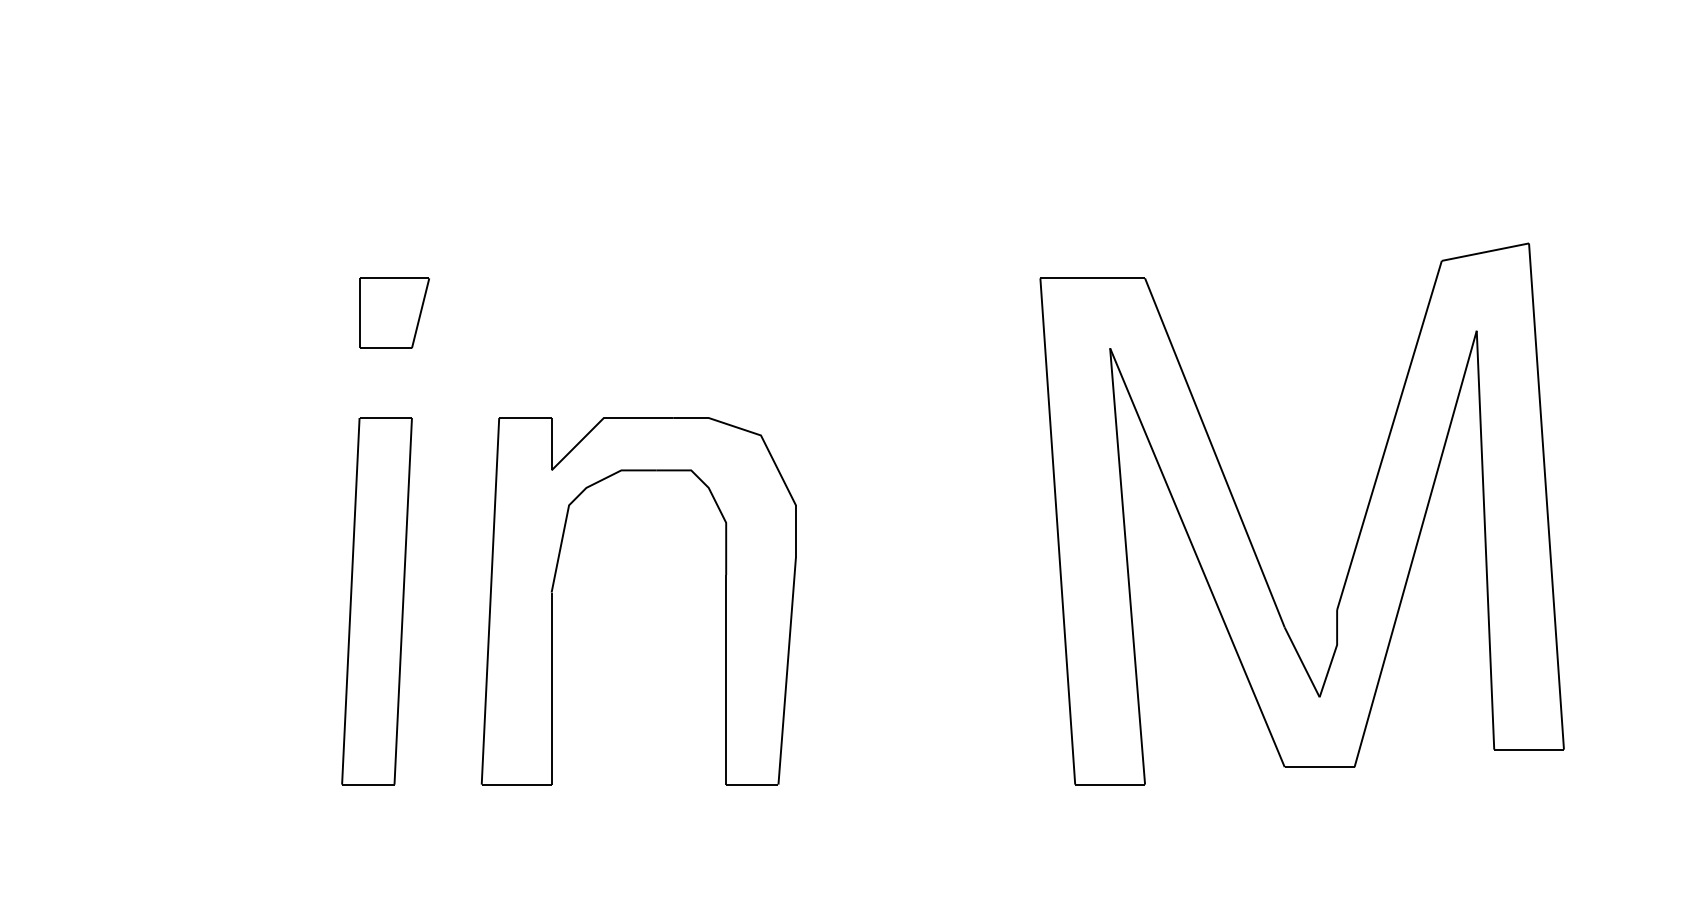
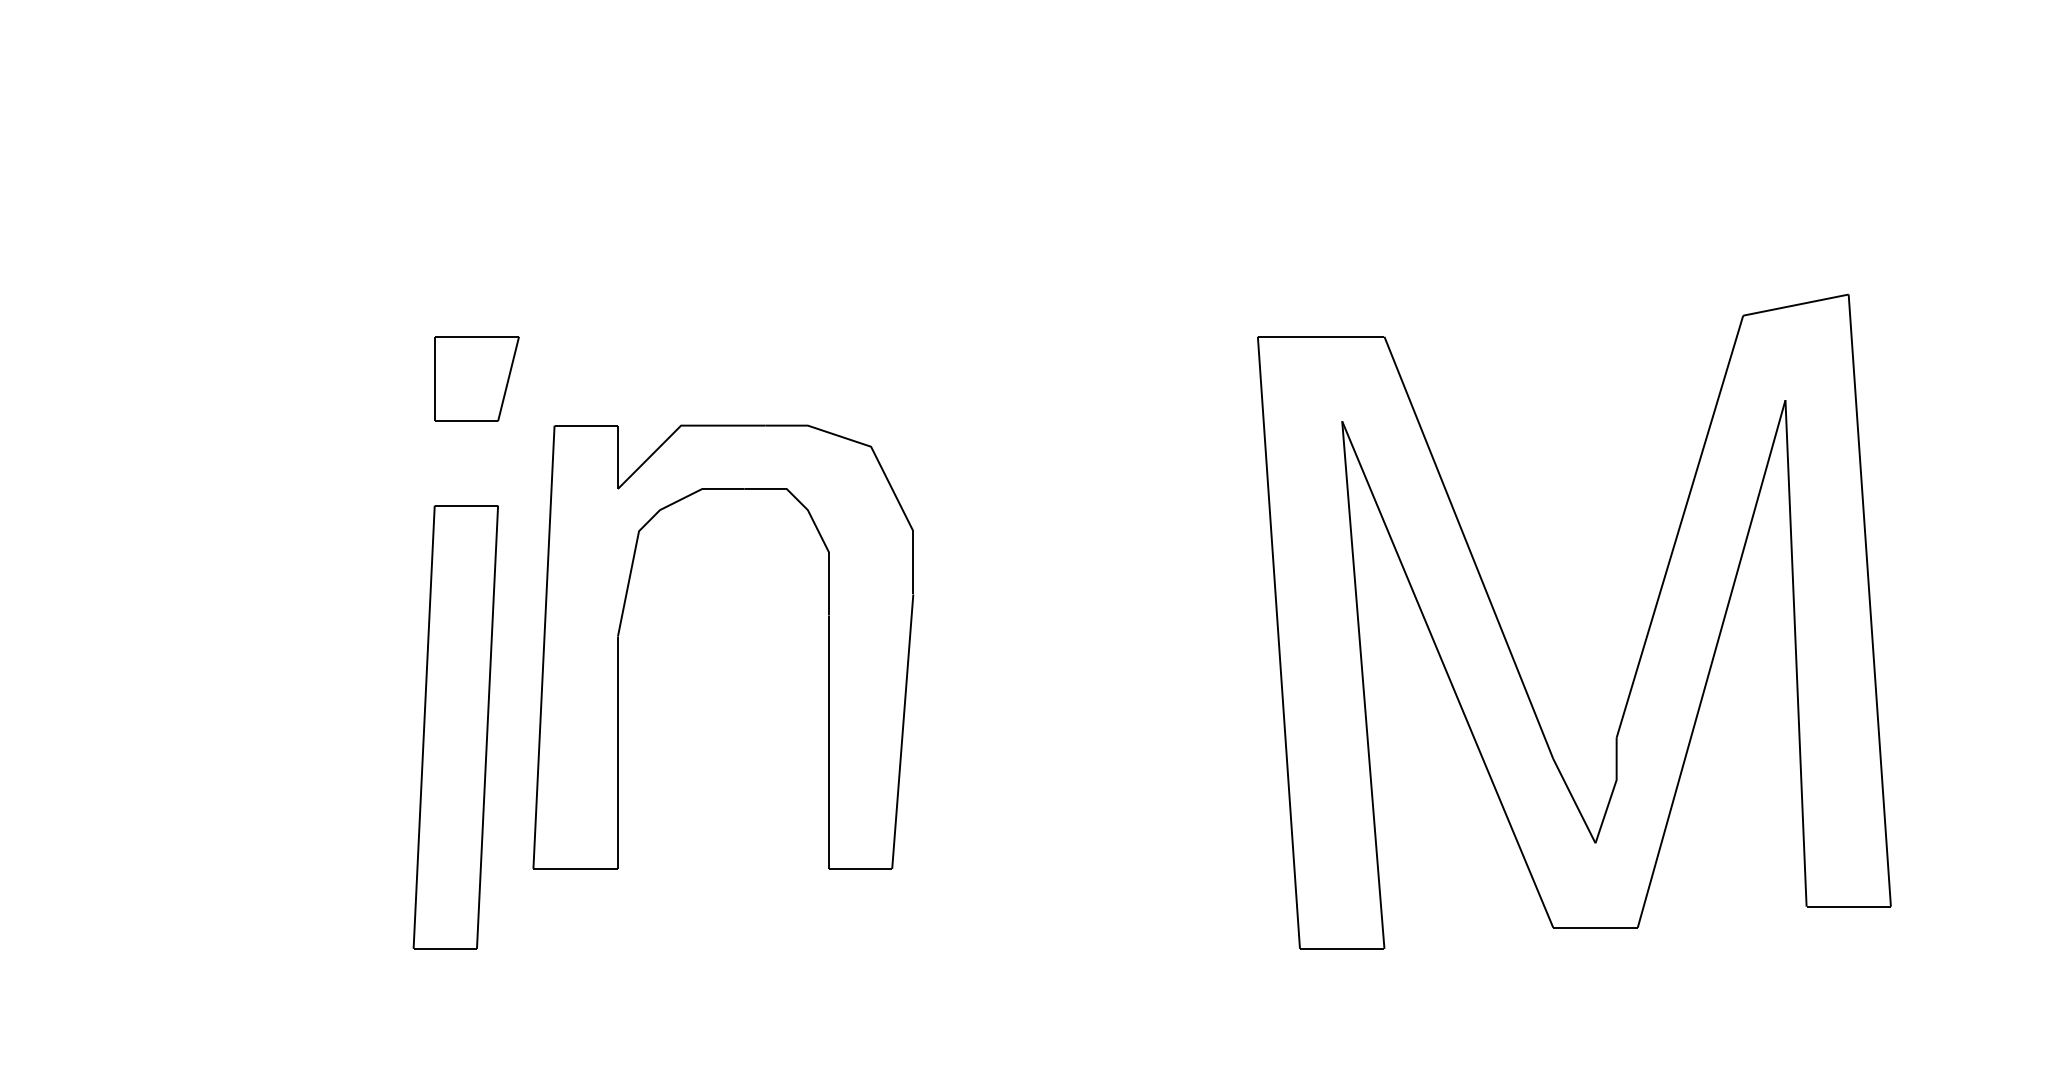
part: (554, 583) -> (621, 625), moved

